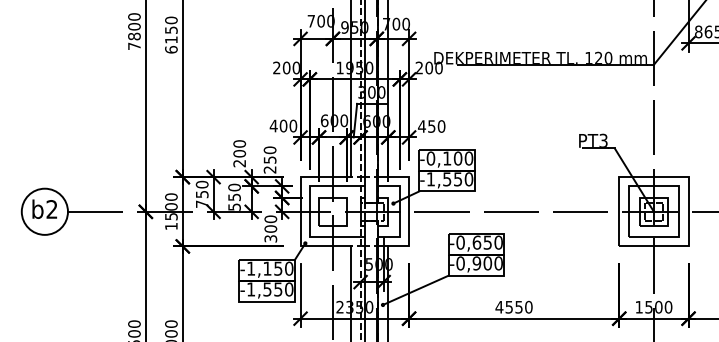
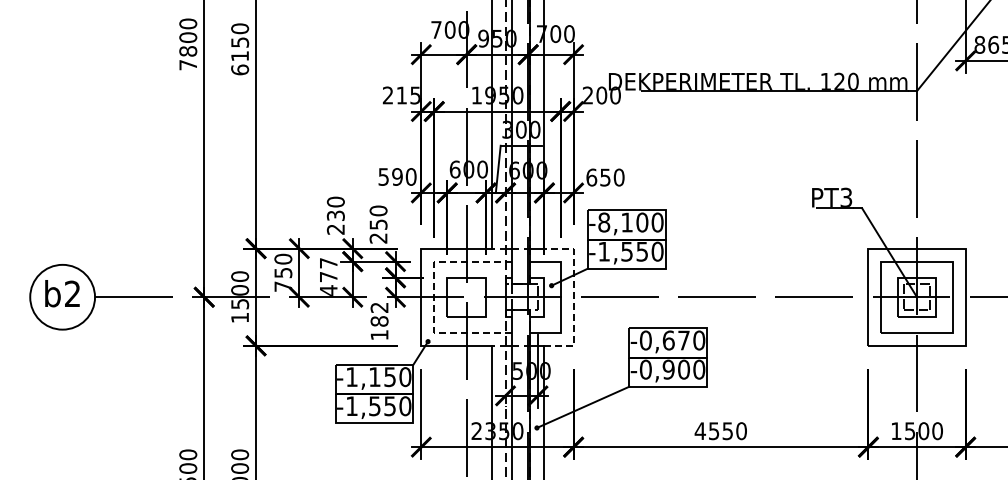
text: (290, 68) -> (407, 95), 200 -> 215
text: (278, 125) -> (390, 176), 400 -> 590
text: (421, 126) -> (591, 177), 450 -> 650
text: (239, 153) -> (335, 215), 200 -> 230
text: (431, 158) -> (604, 222), -0,100 -> -8,100
text: (234, 197) -> (328, 276), 550 -> 477
line: (309, 211) -> (434, 297), solid -> dashed
line: (409, 211) -> (573, 297), solid -> dashed
text: (270, 229) -> (379, 321), 300 -> 182
text: (487, 242) -> (683, 340), -0,650 -> -0,670

